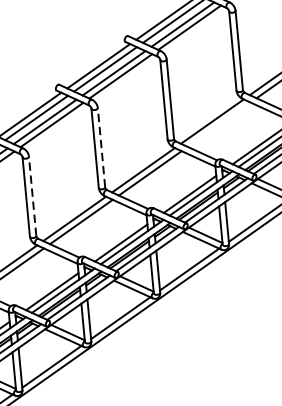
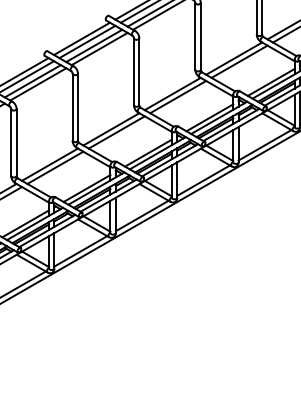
line: (219, 125) -> (178, 97), added
line: (100, 146) -> (77, 106), dashed -> solid
line: (32, 195) -> (16, 141), dashed -> solid

